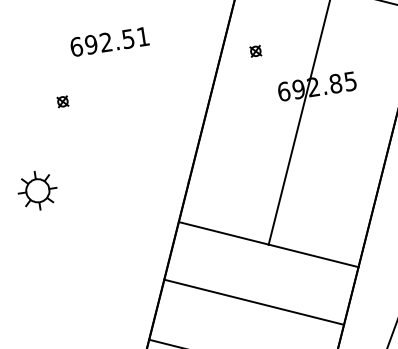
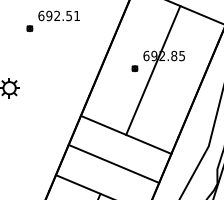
part: (254, 51) -> (134, 68), moved
part: (62, 101) -> (29, 28), moved

